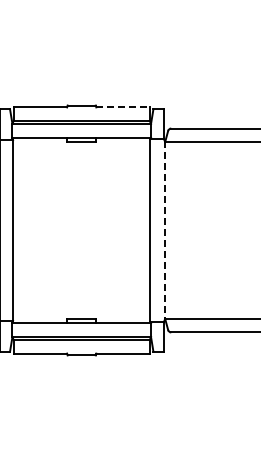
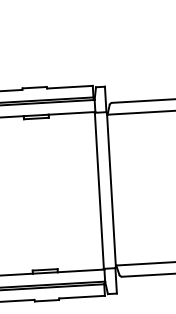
line: (123, 107) -> (70, 87), dashed -> solid
line: (164, 230) -> (111, 190), dashed -> solid

